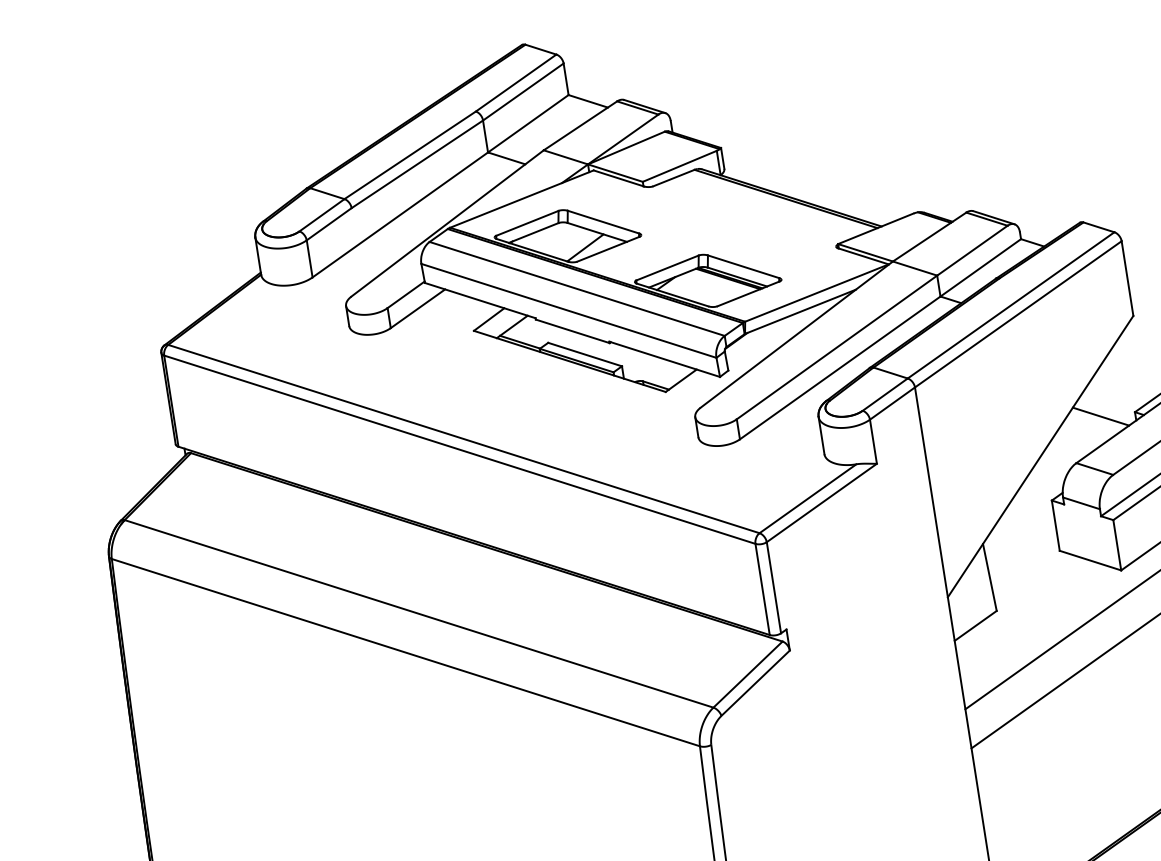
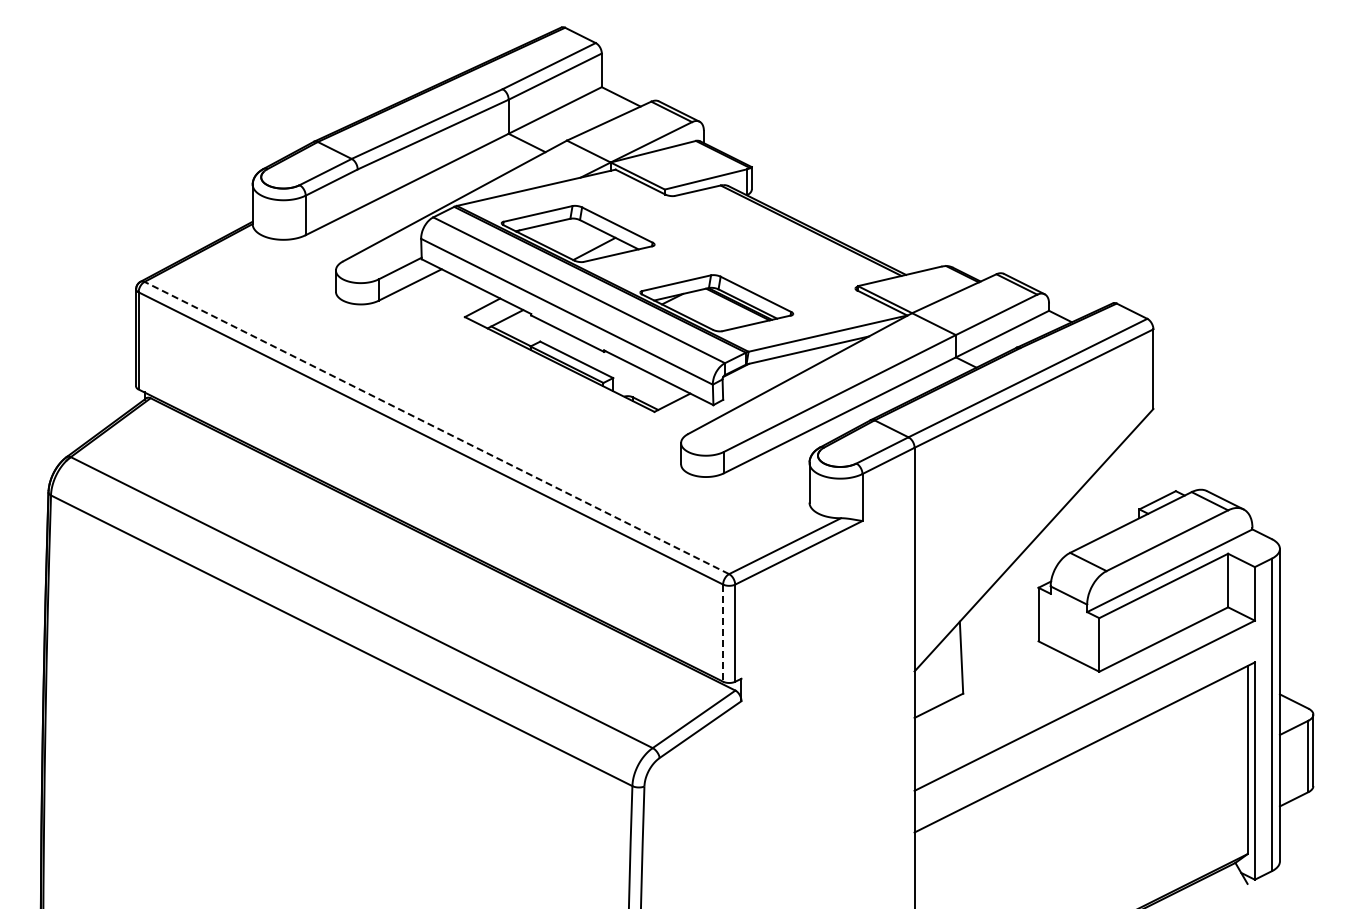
line: (1101, 416) -> (1103, 508), removed
line: (463, 439) -> (436, 428), solid -> dashed
line: (763, 589) -> (723, 633), solid -> dashed

